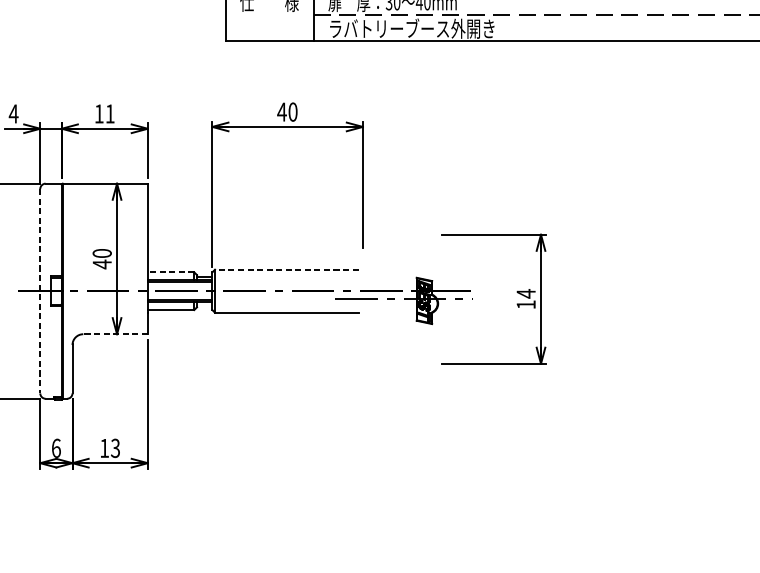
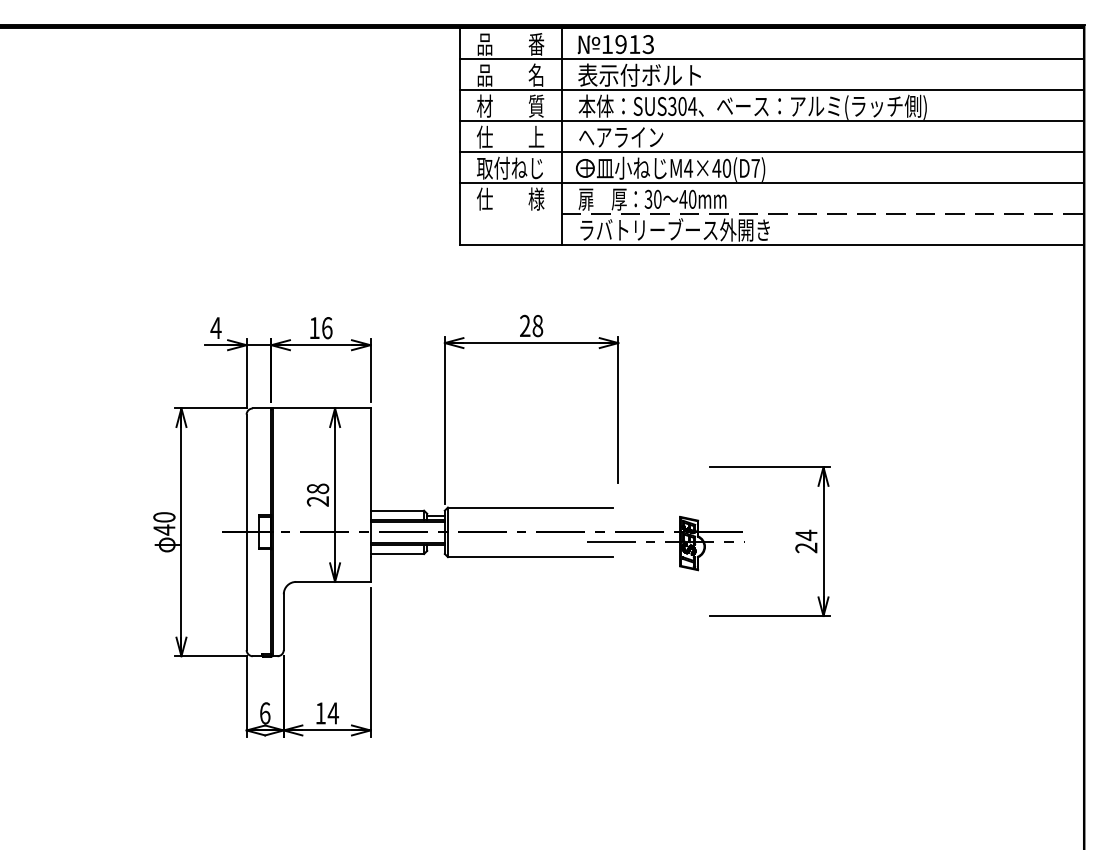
text: (287, 111) -> (531, 325), 40 -> 28
text: (110, 114) -> (327, 328), 11 -> 16
text: (101, 259) -> (317, 495), 40 -> 28
line: (286, 269) -> (530, 507), dashed -> solid
line: (171, 272) -> (397, 510), dashed -> solid
line: (40, 291) -> (246, 532), dashed -> solid
text: (526, 304) -> (806, 547), 14 -> 24
line: (114, 333) -> (332, 581), dashed -> solid
text: (115, 448) -> (333, 713), 13 -> 14

